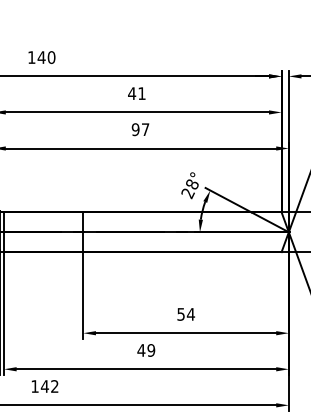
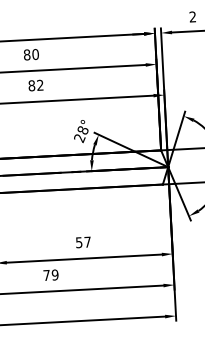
text: (136, 93) -> (30, 54), 41 -> 80
text: (140, 129) -> (35, 85), 97 -> 82
text: (190, 314) -> (87, 242), 54 -> 57
text: (141, 350) -> (46, 275), 49 -> 79

